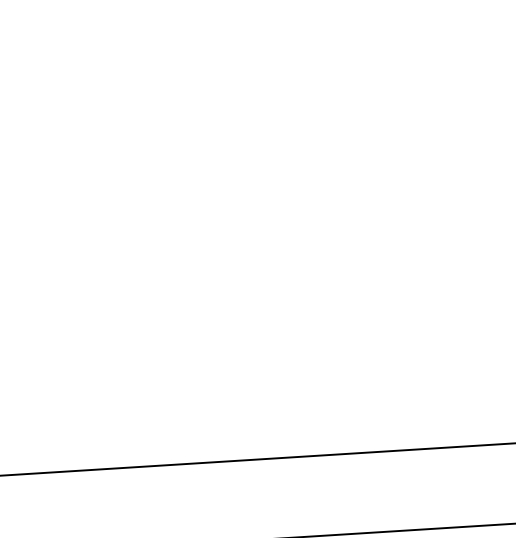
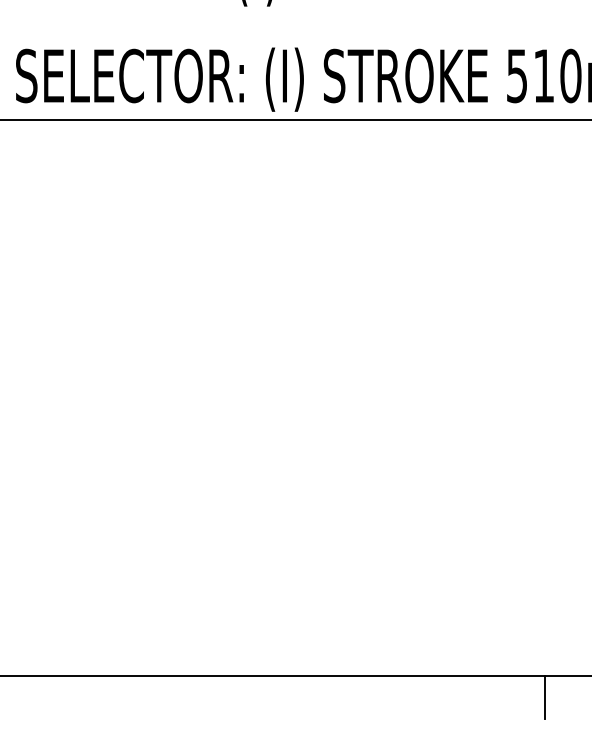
line: (444, 467) -> (545, 697), added

